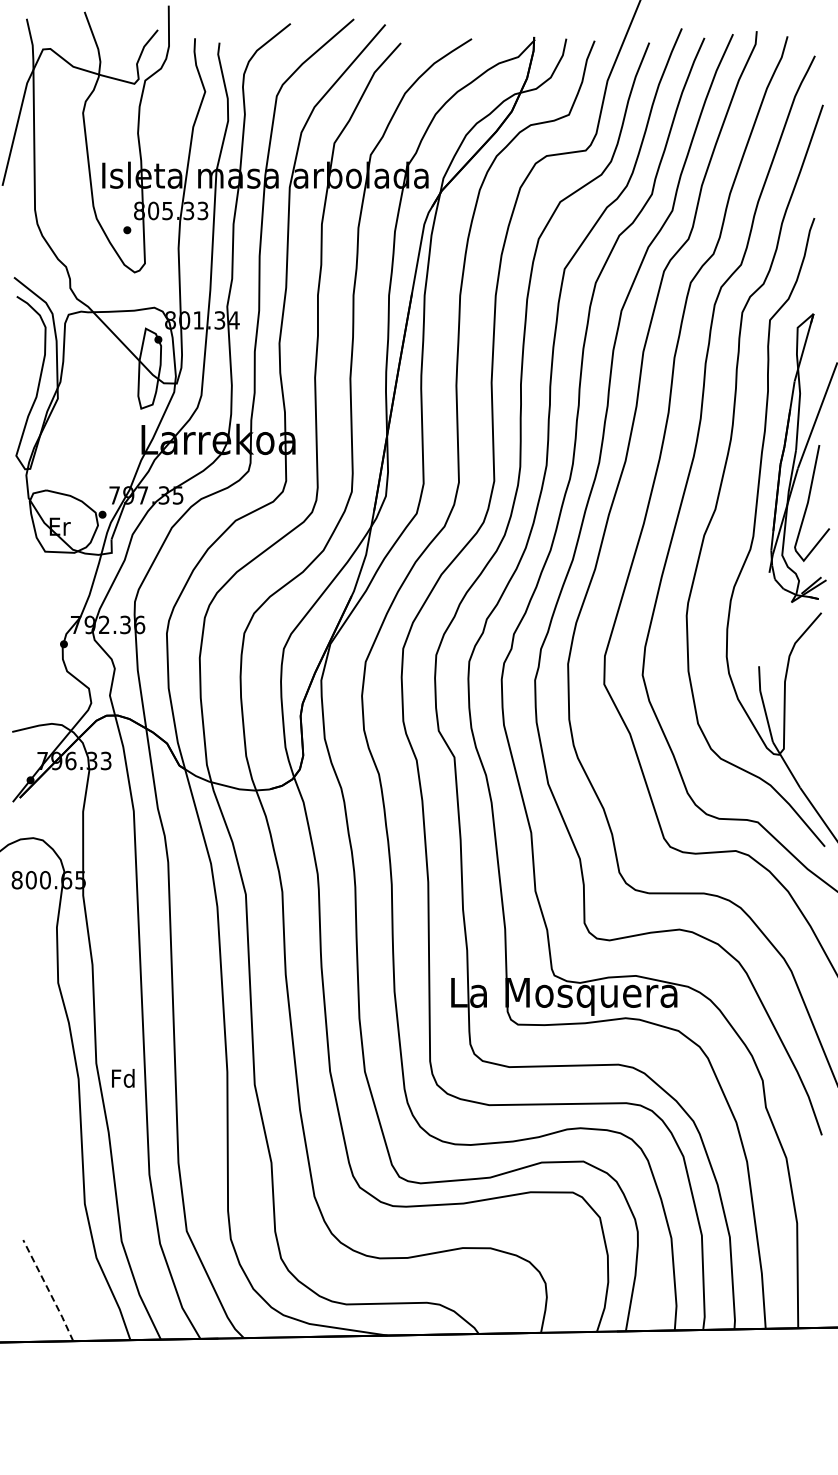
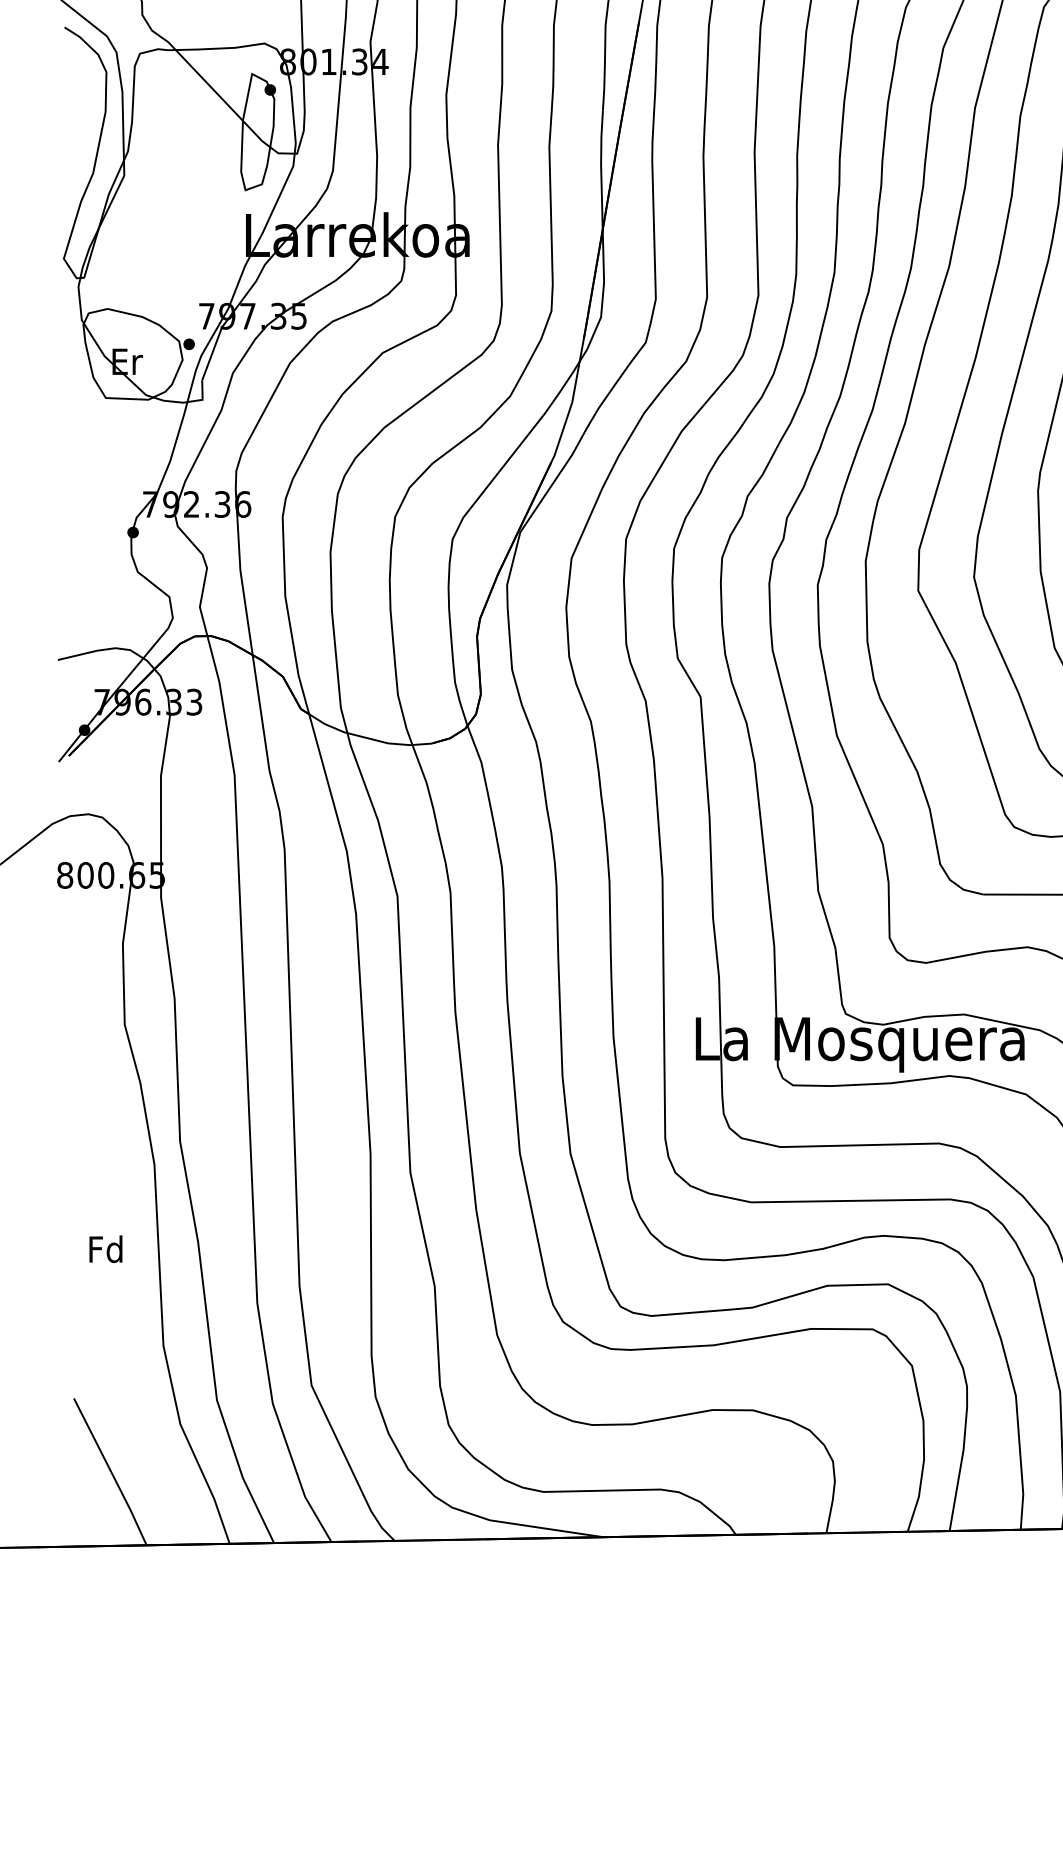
text: (123, 1078) -> (106, 1249), moved
line: (48, 1290) -> (110, 1471), dashed -> solid

